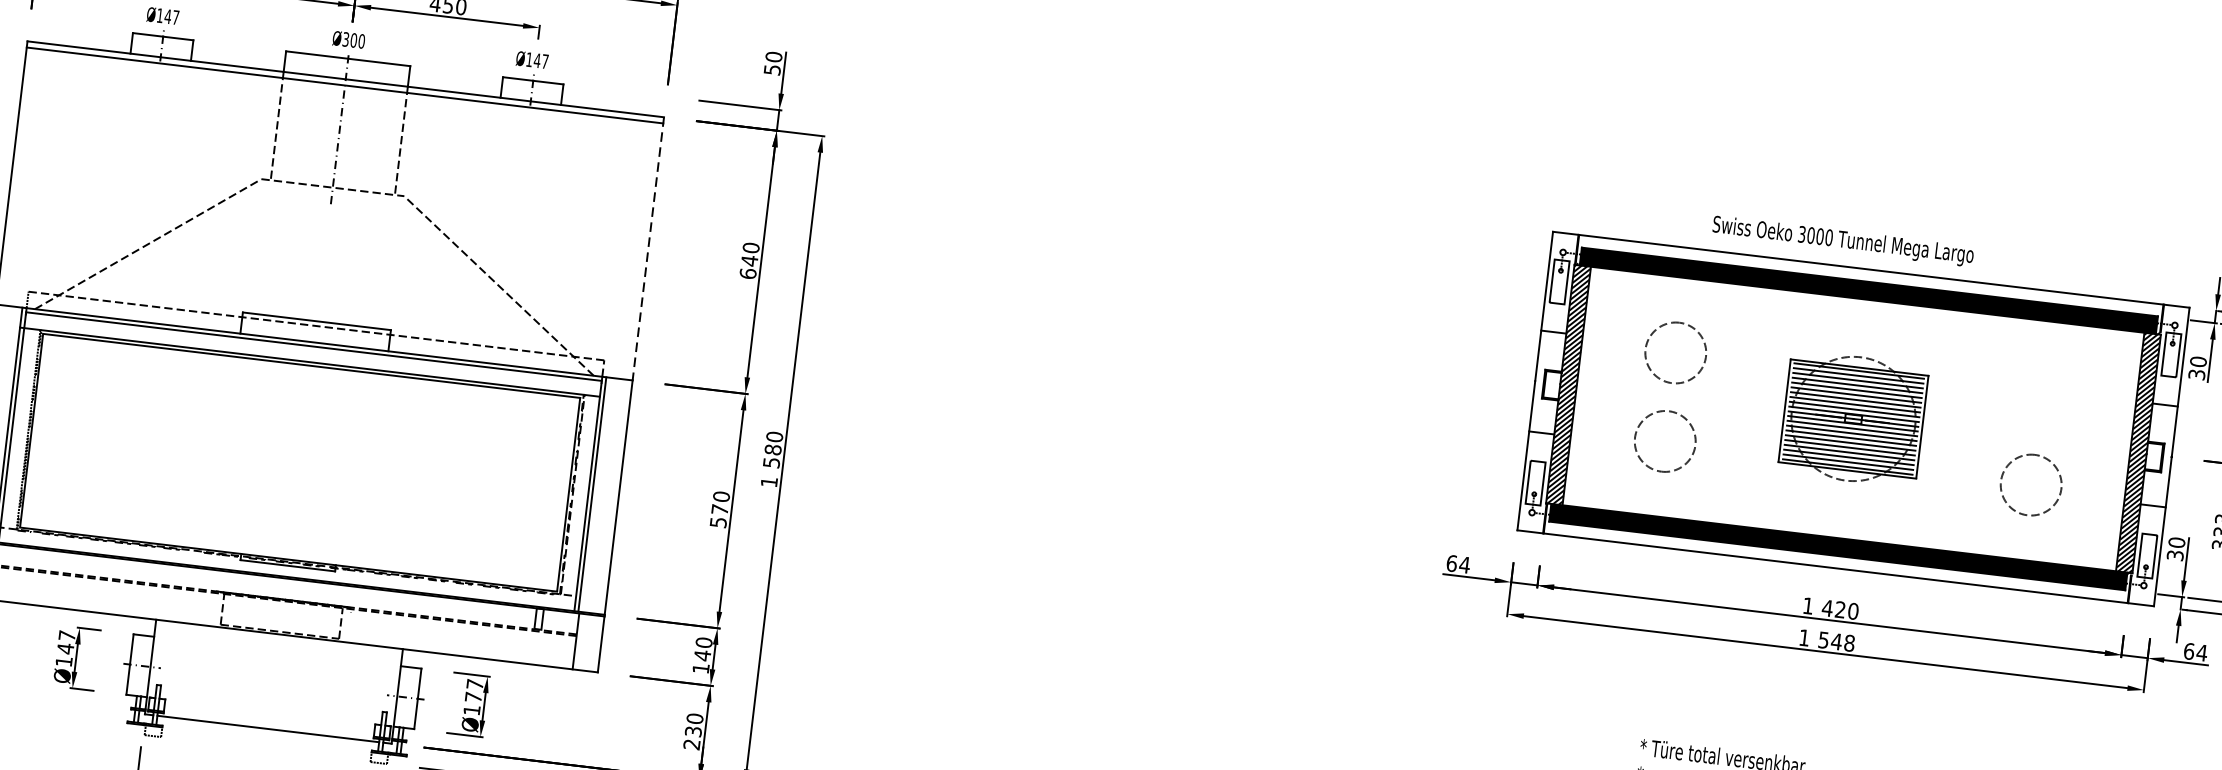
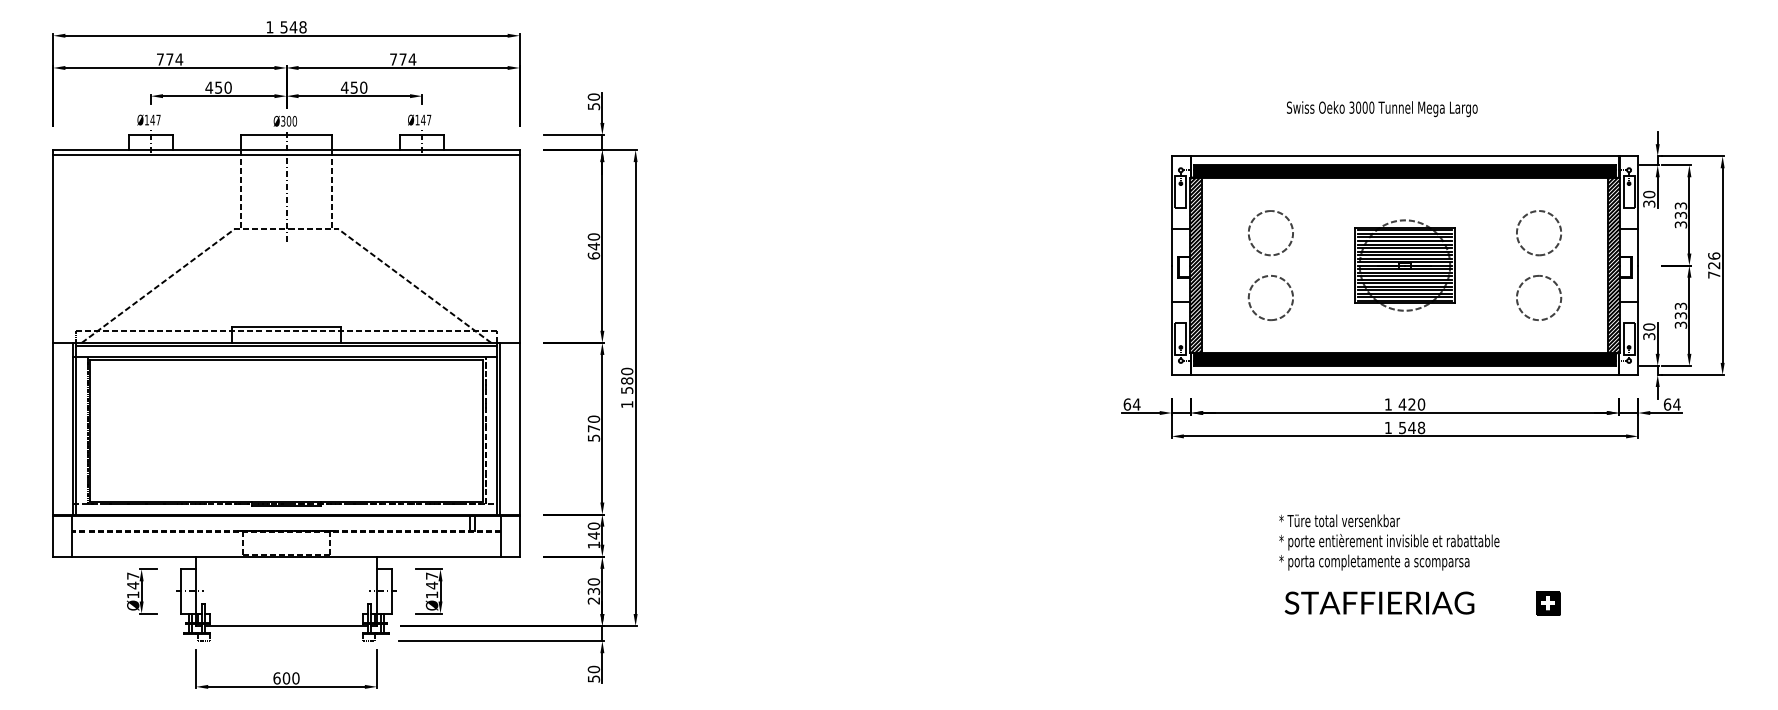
text: (1843, 241) -> (1382, 109), moved
line: (648, 248) -> (519, 246), dashed -> solid
arc: (2013, 403) -> (1519, 240), added
text: (474, 697) -> (432, 585), Ø177 -> Ø147

